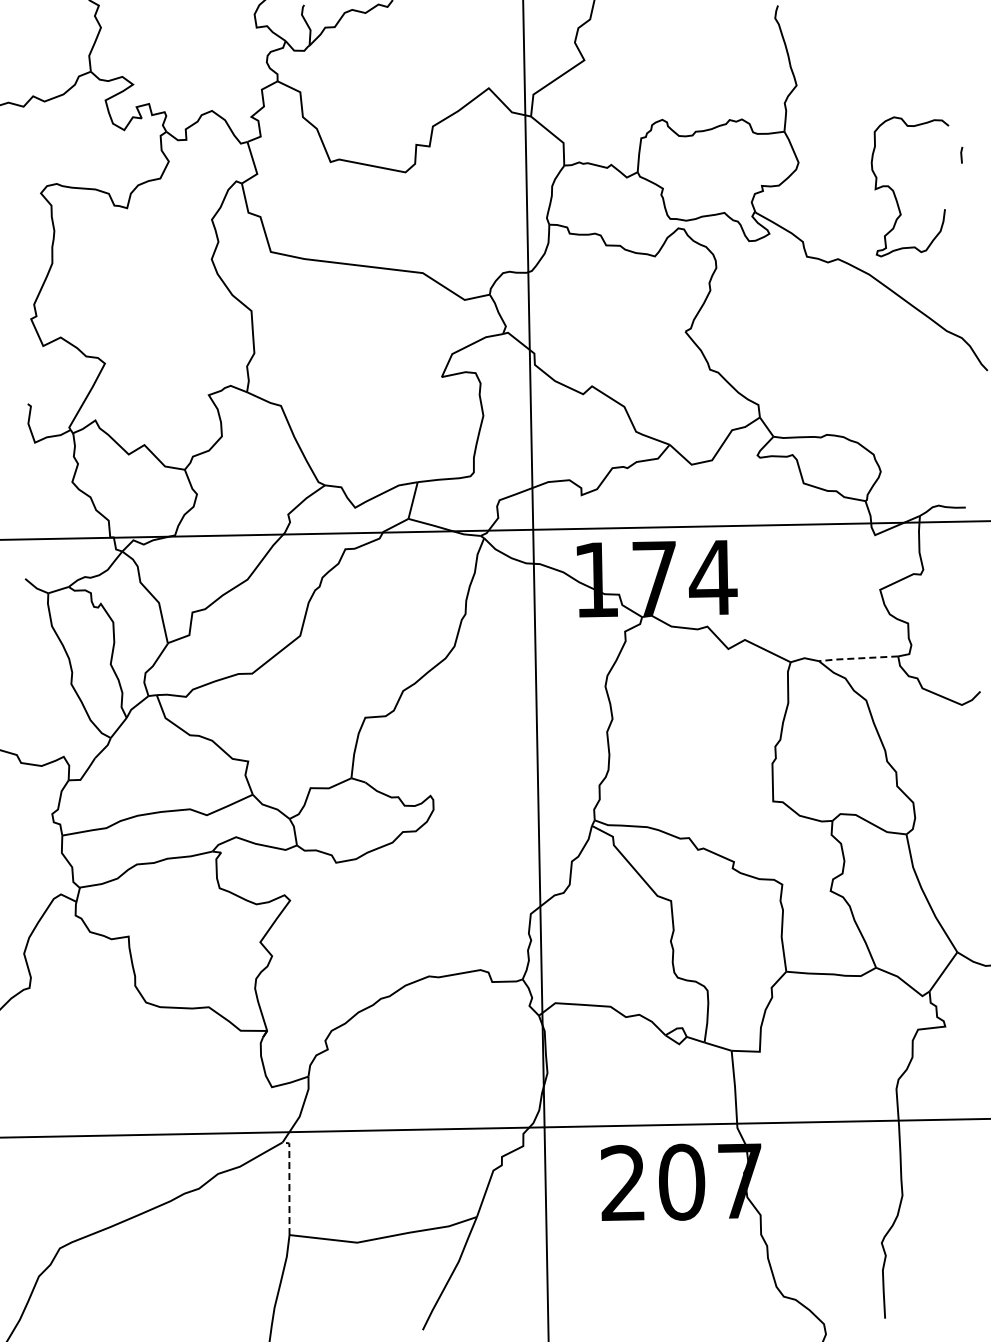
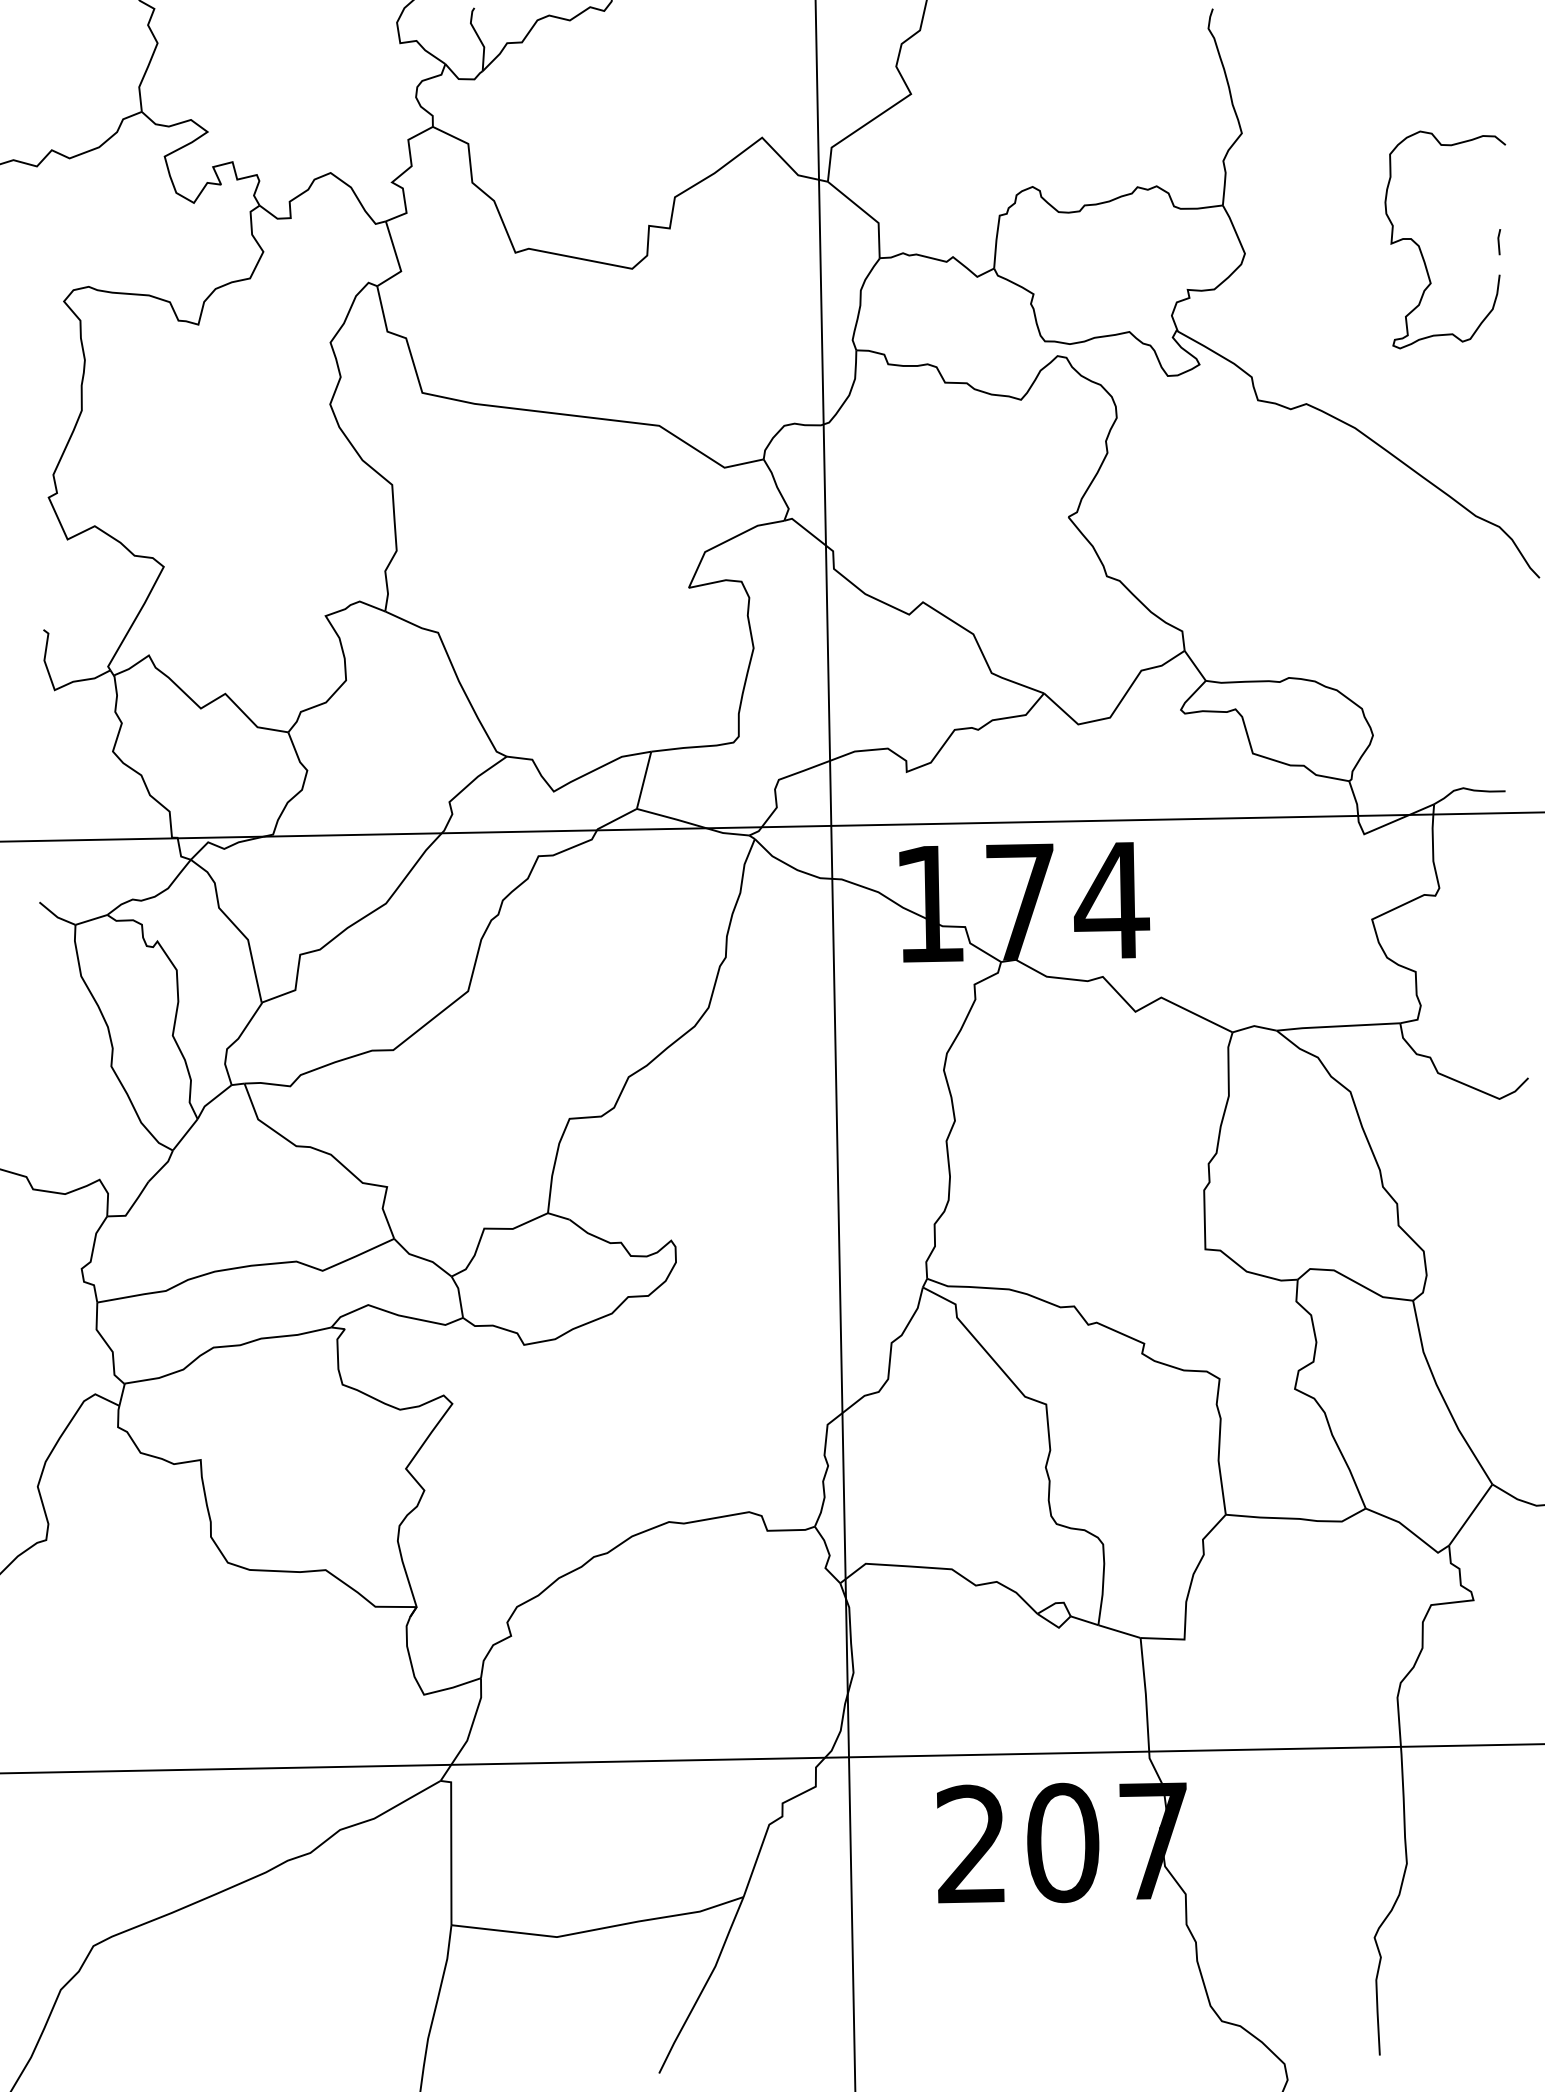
curve: (895, 193) -> (1422, 250), moved
line: (857, 658) -> (1336, 1026), dashed -> solid
line: (289, 1185) -> (451, 1847), dashed -> solid

